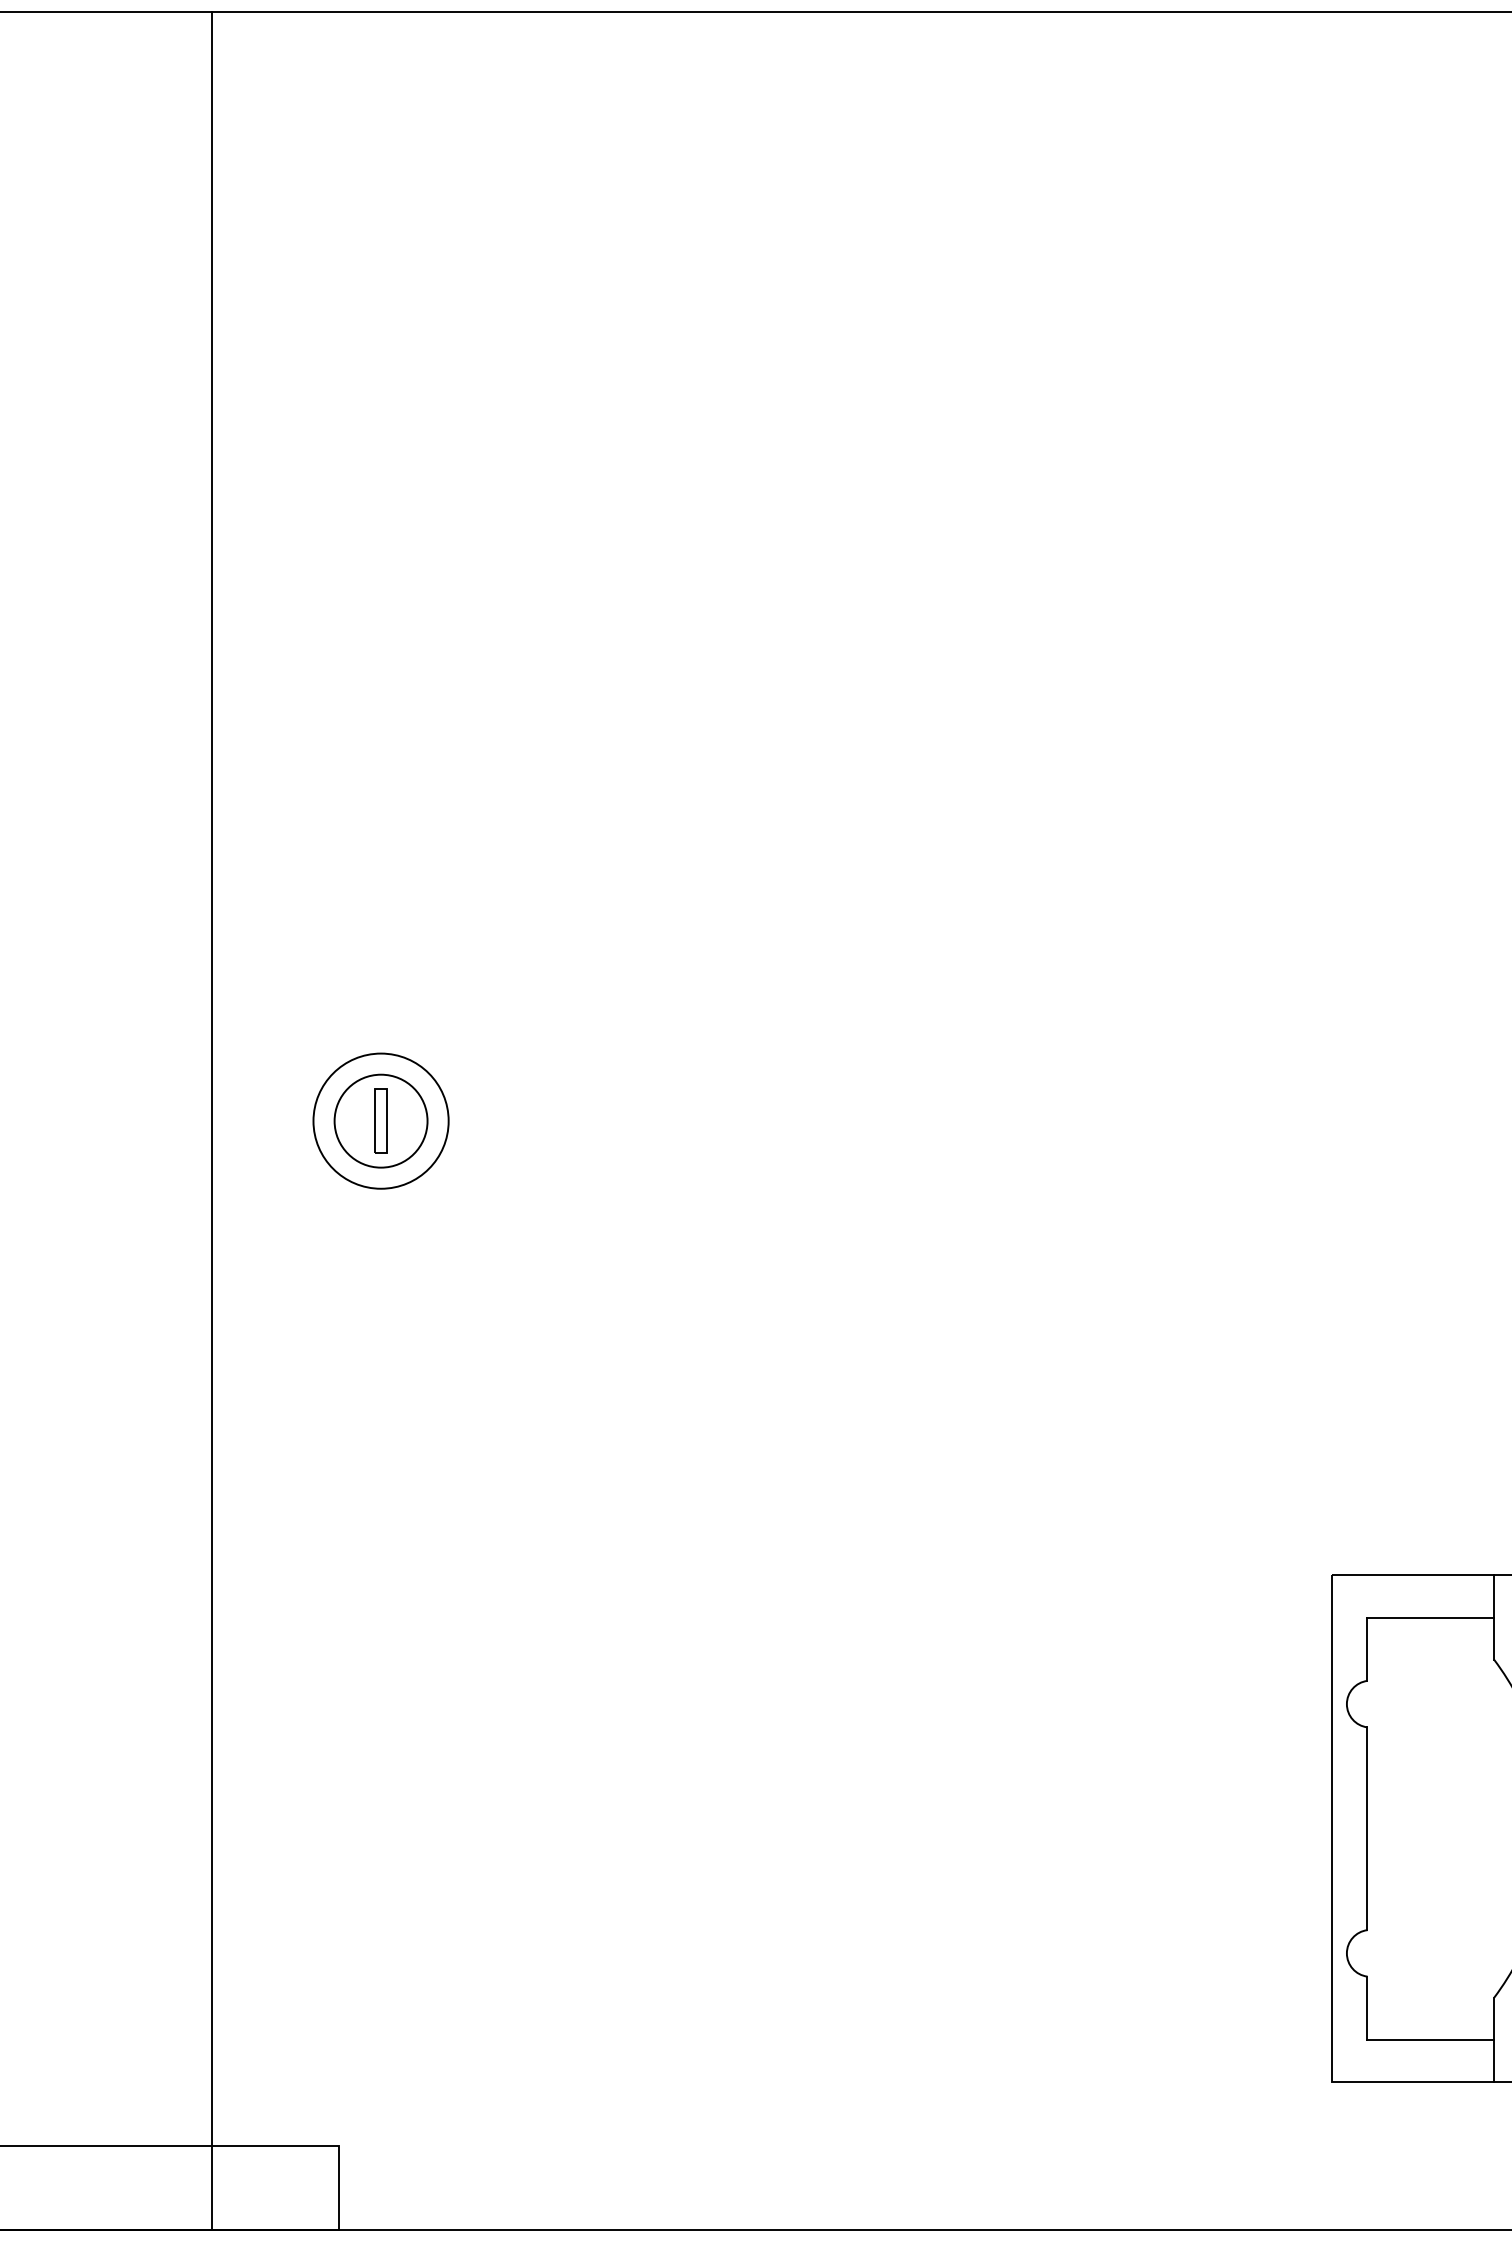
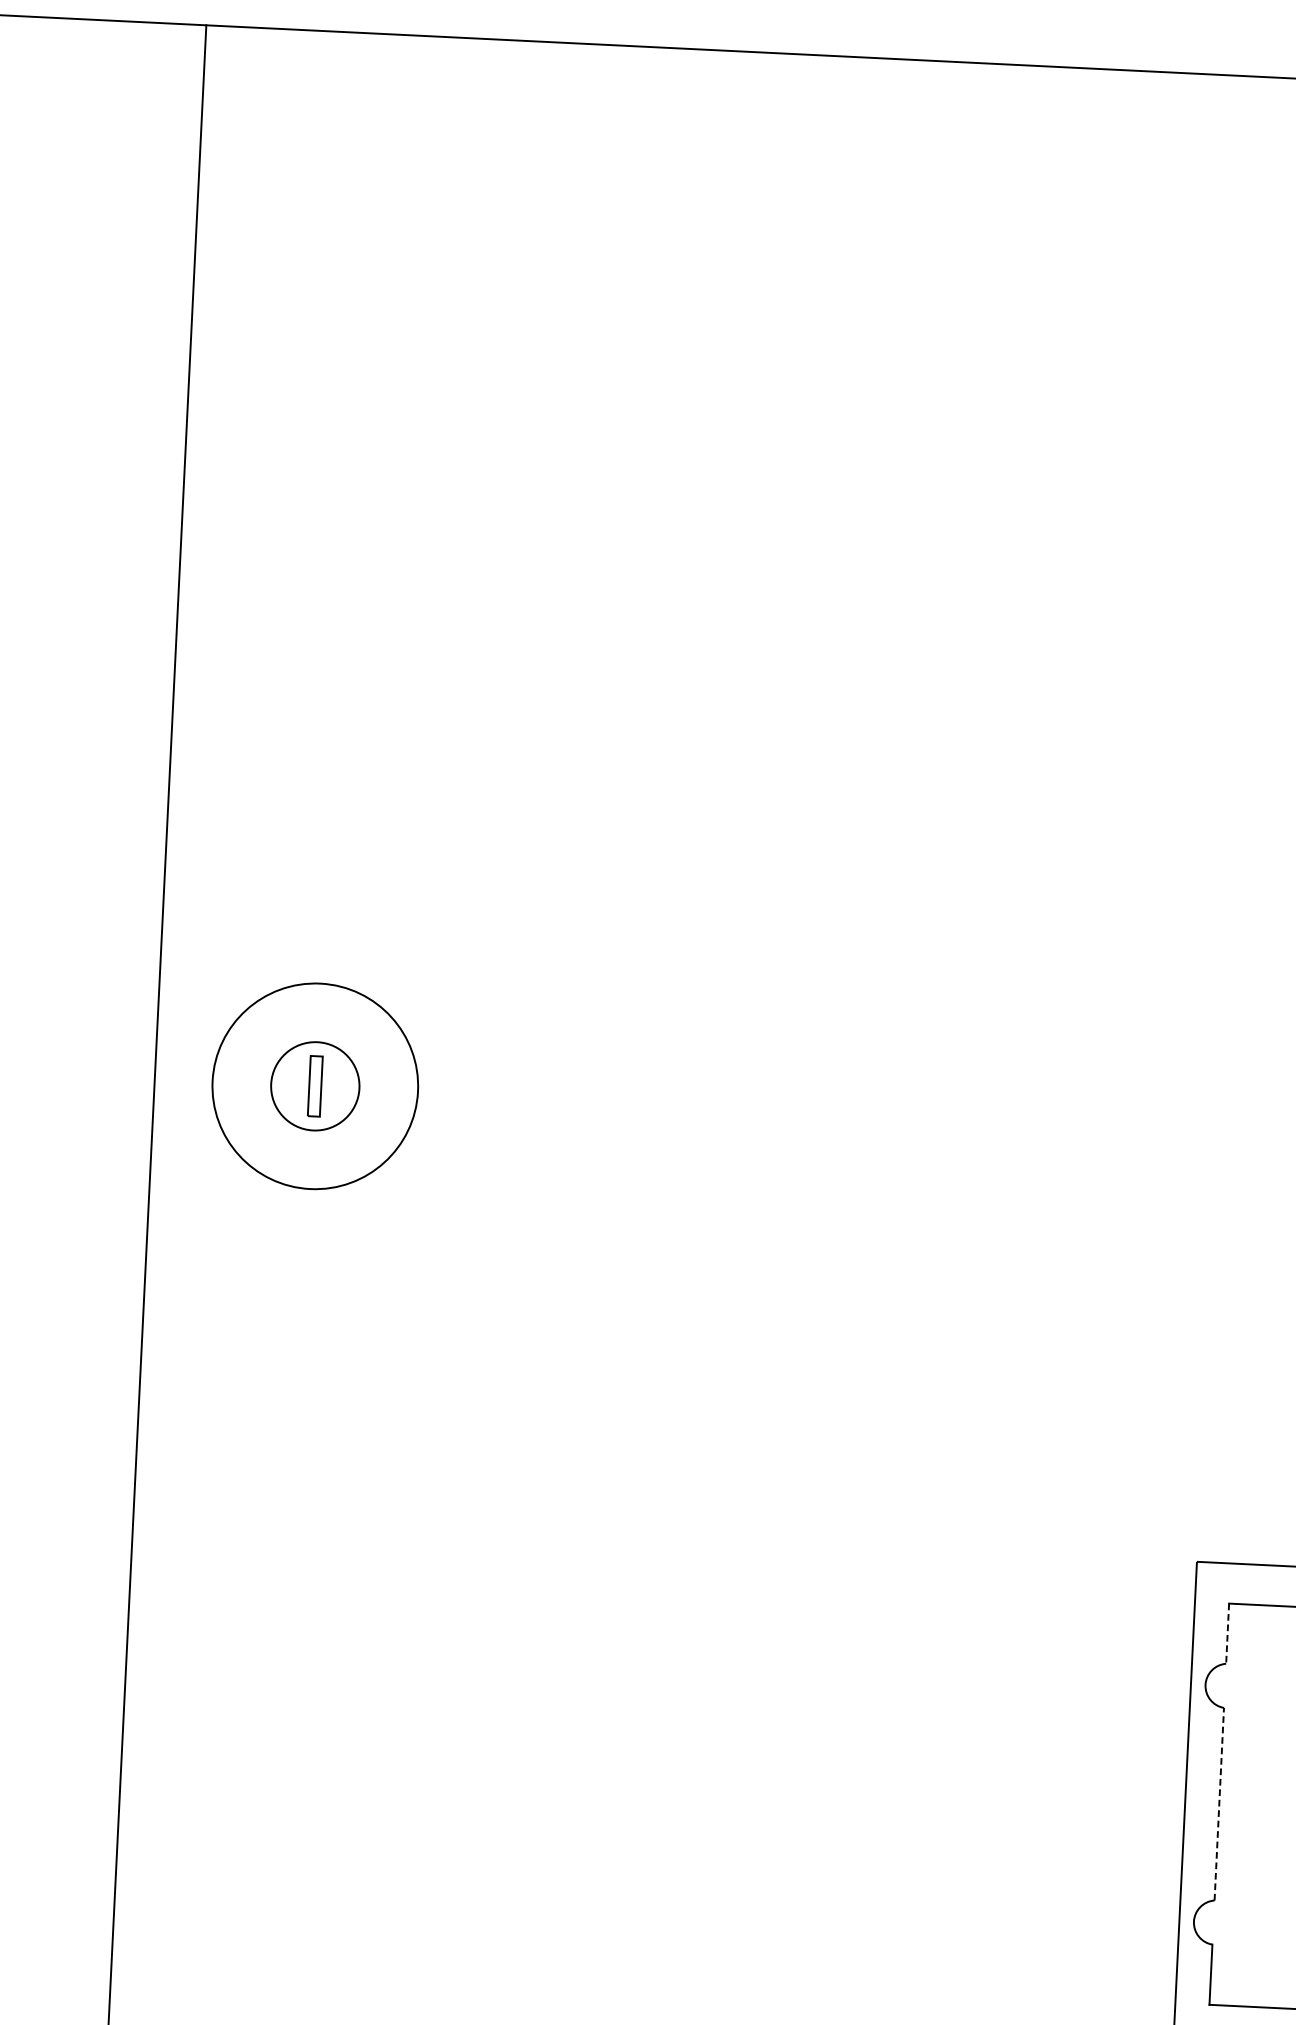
circle: (380, 1120) -> (314, 1085), size x1.6
line: (1367, 1649) -> (1227, 1633), solid -> dashed
line: (1367, 1828) -> (1219, 1803), solid -> dashed

